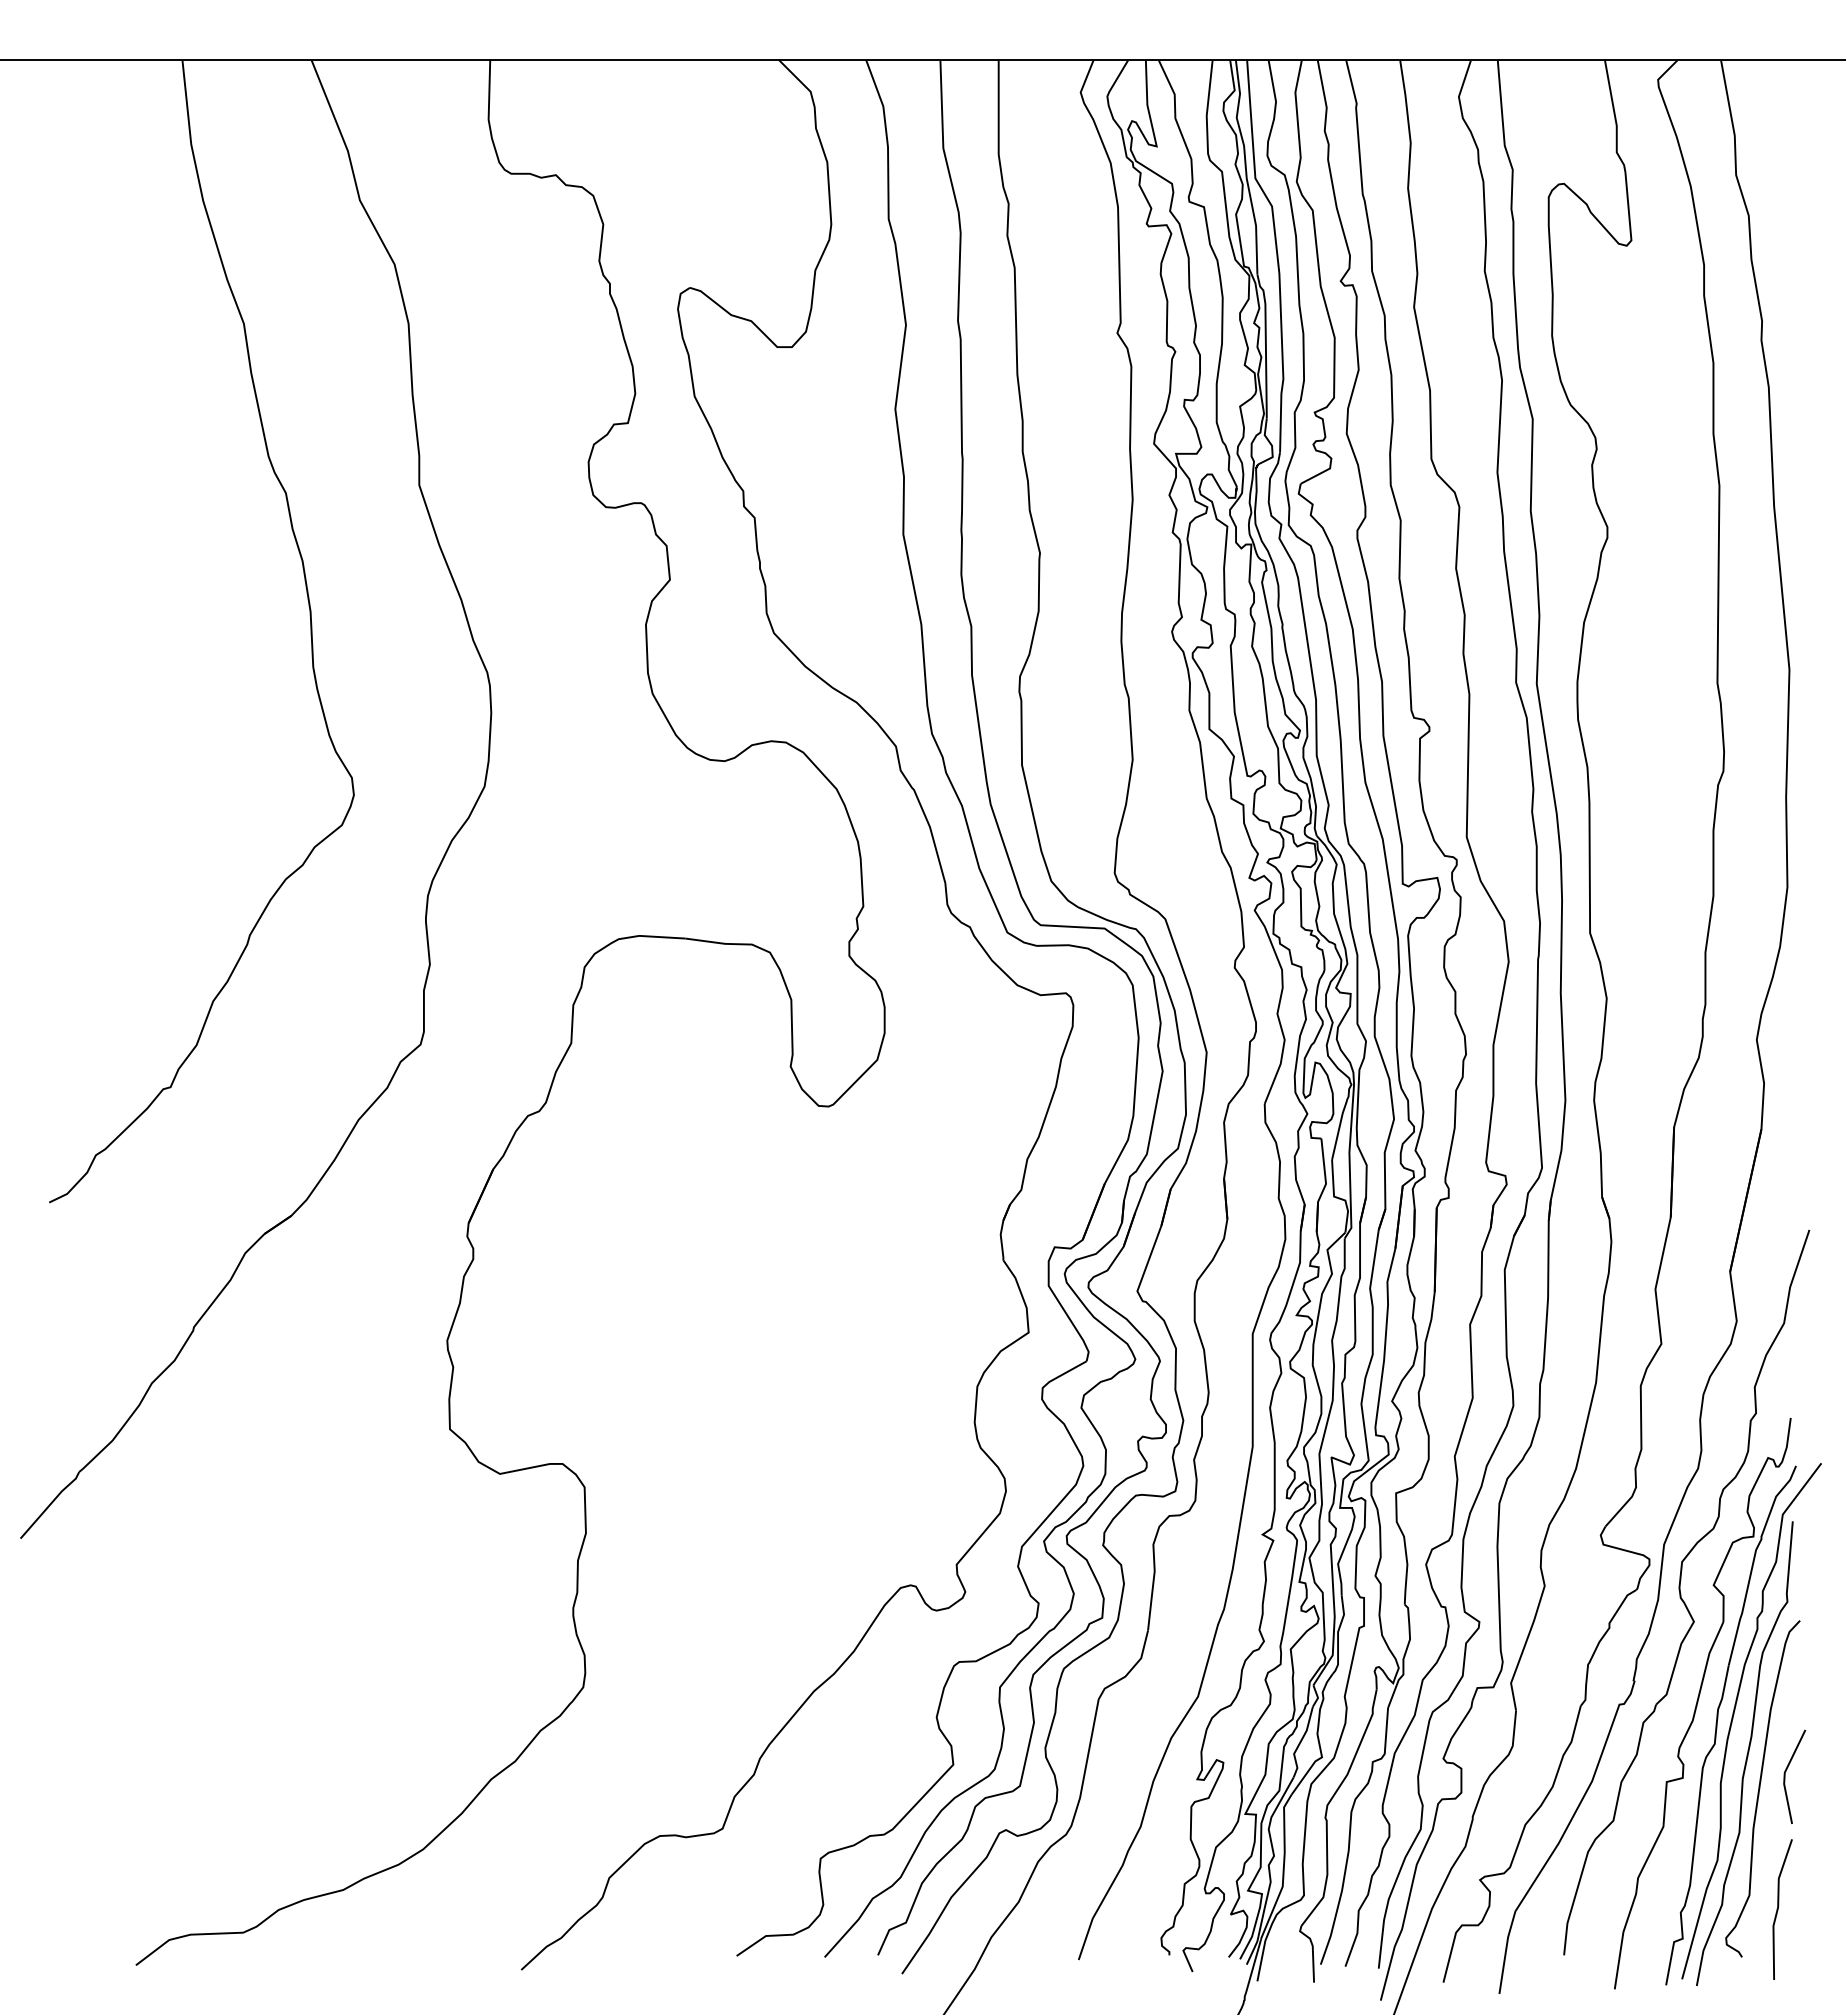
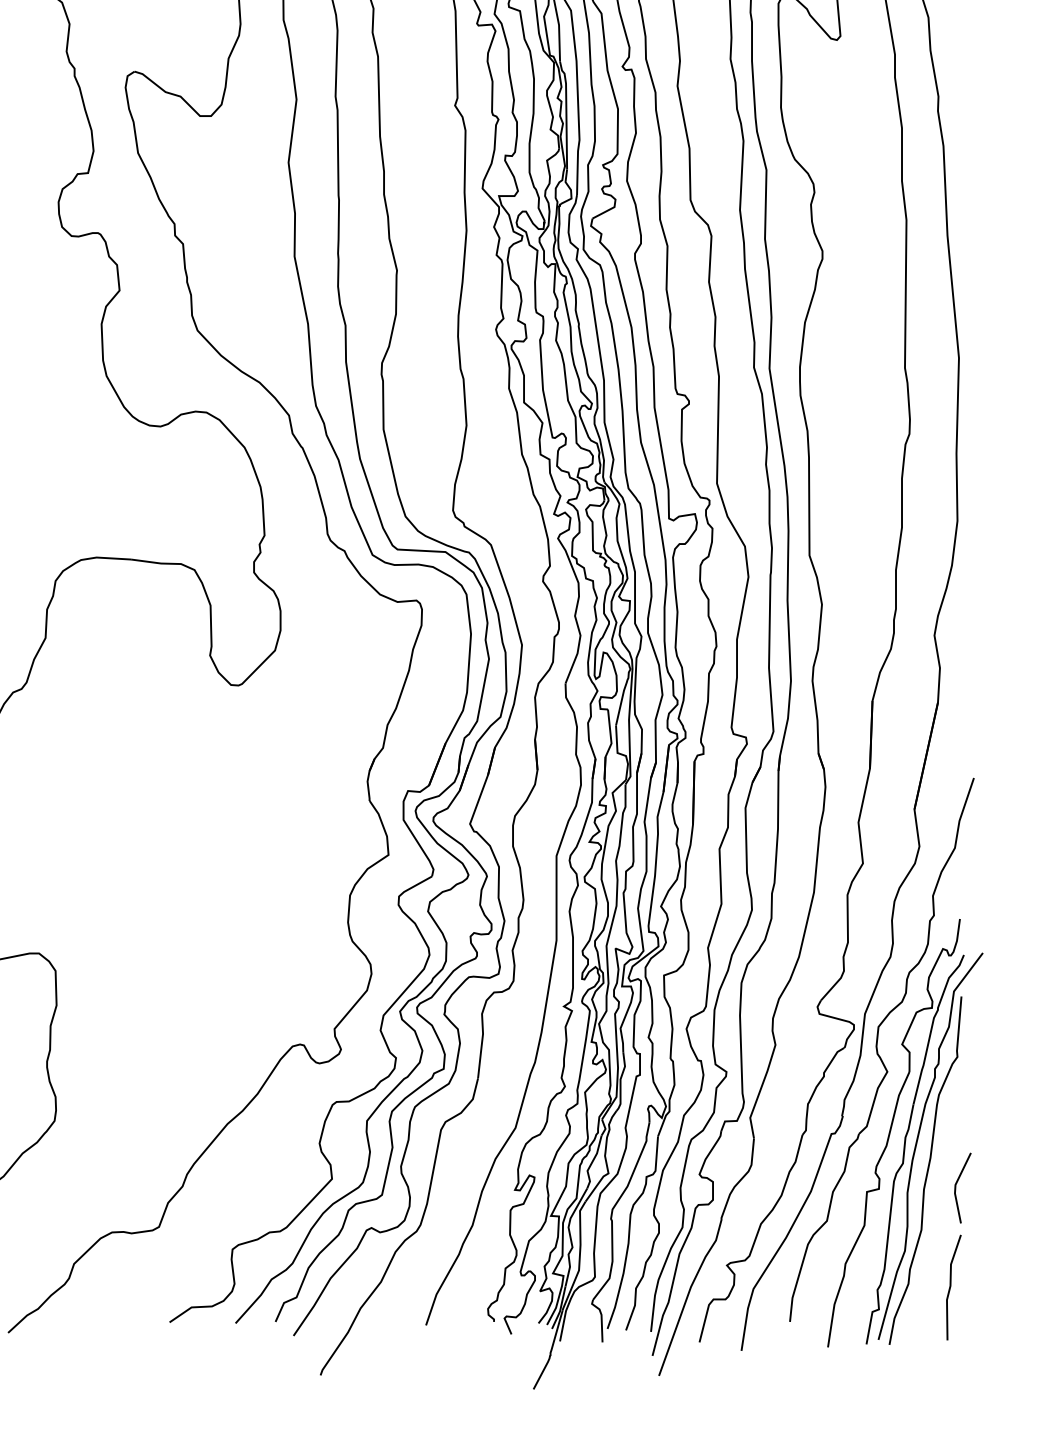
curve: (1760, 1788) -> (937, 1196), removed

